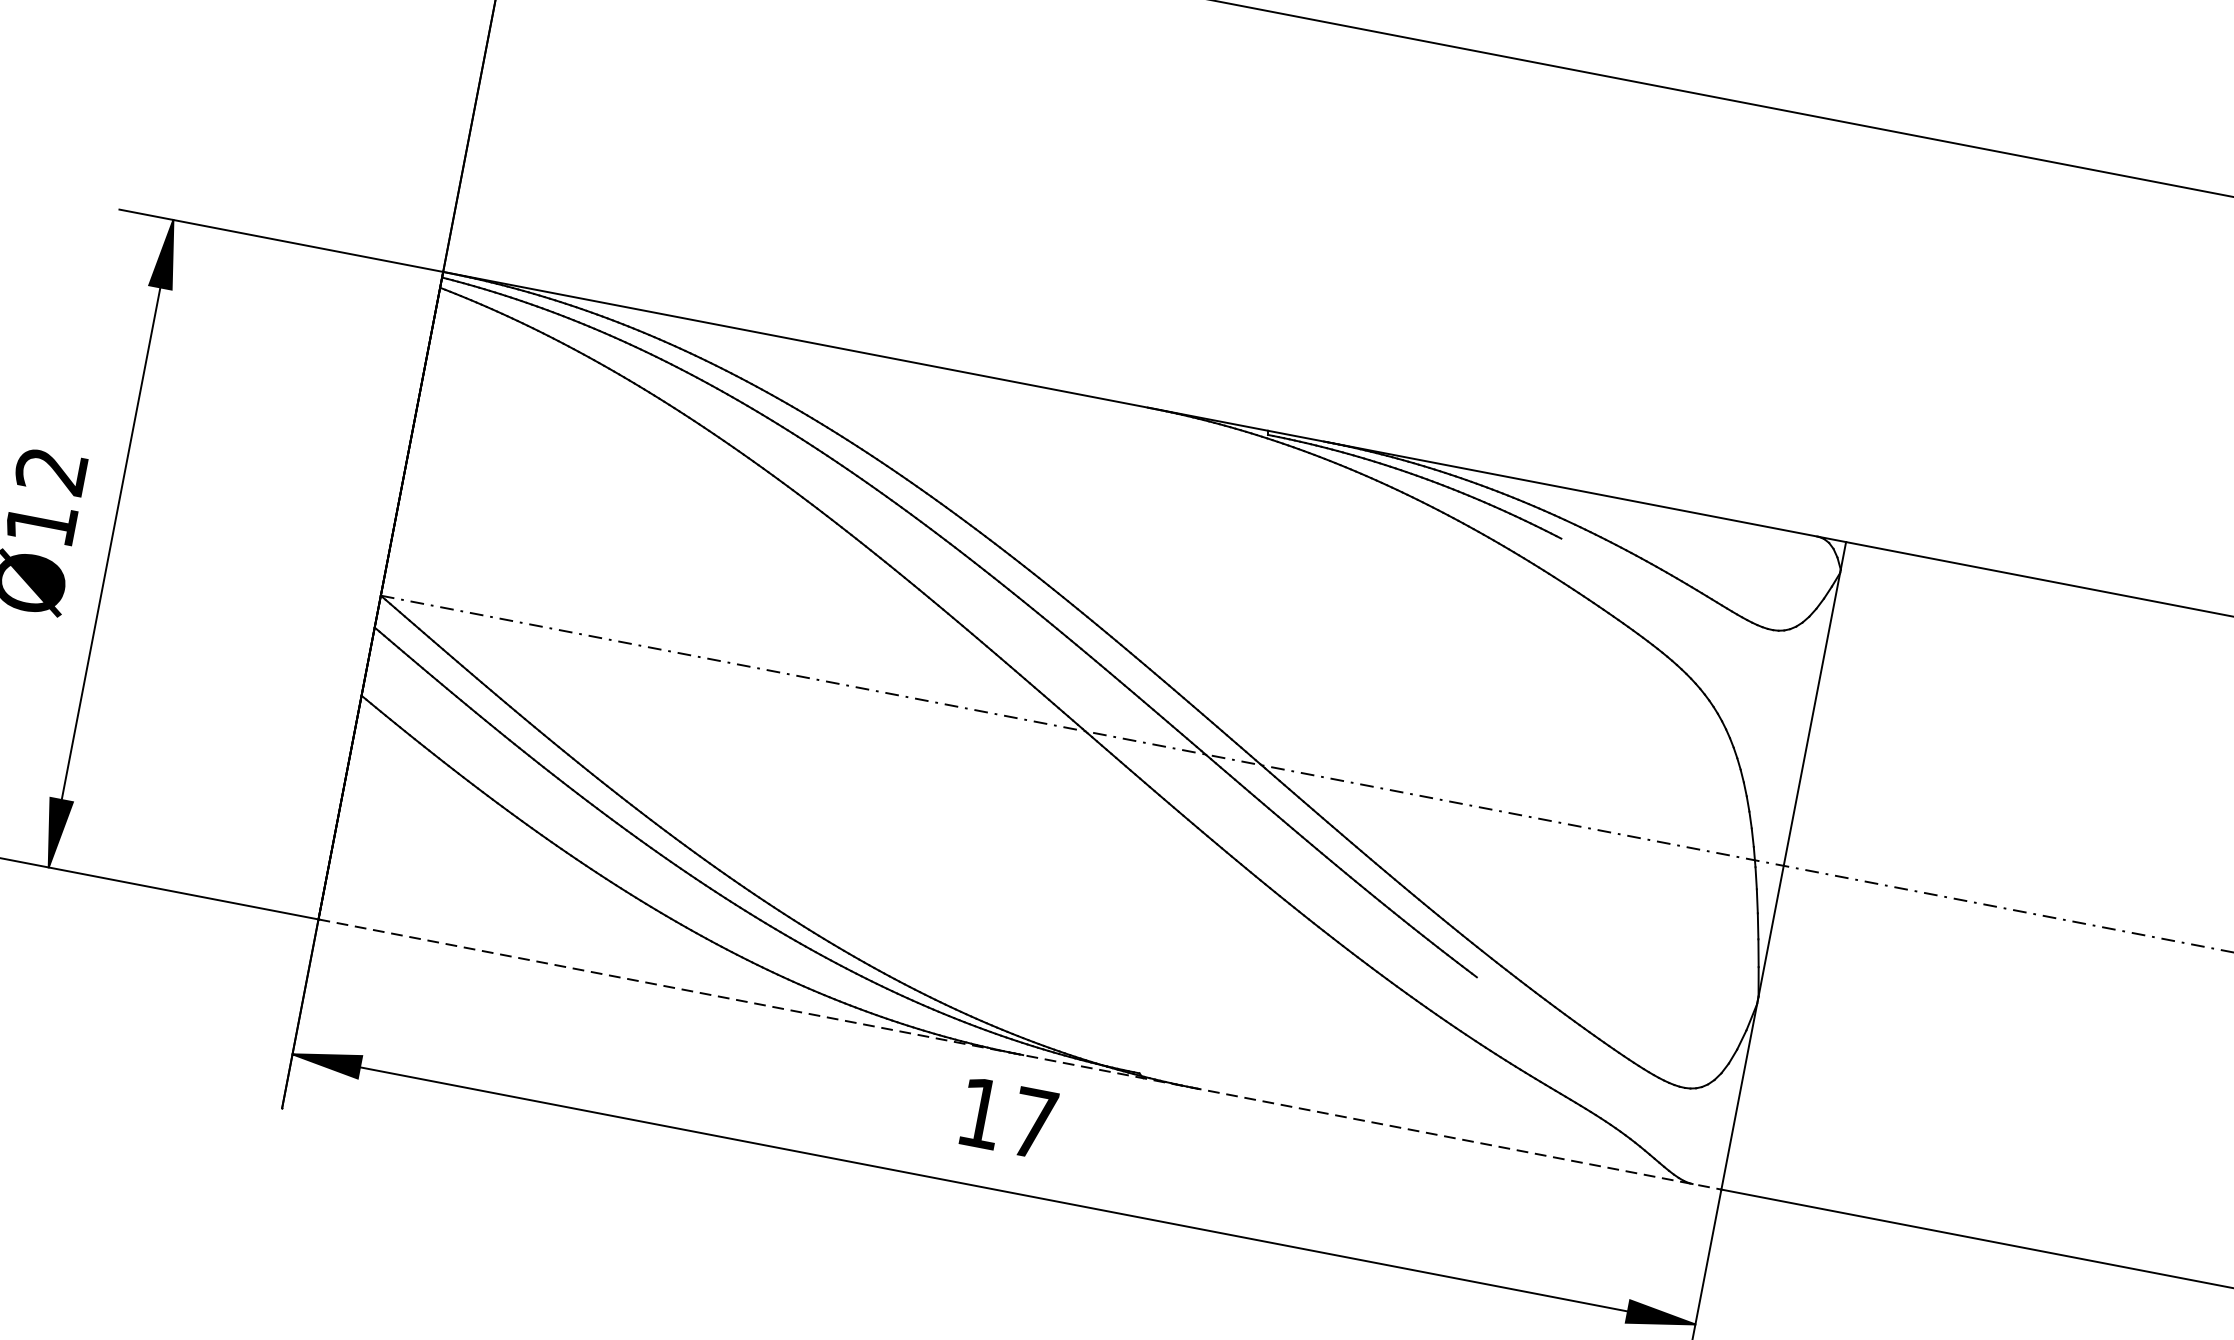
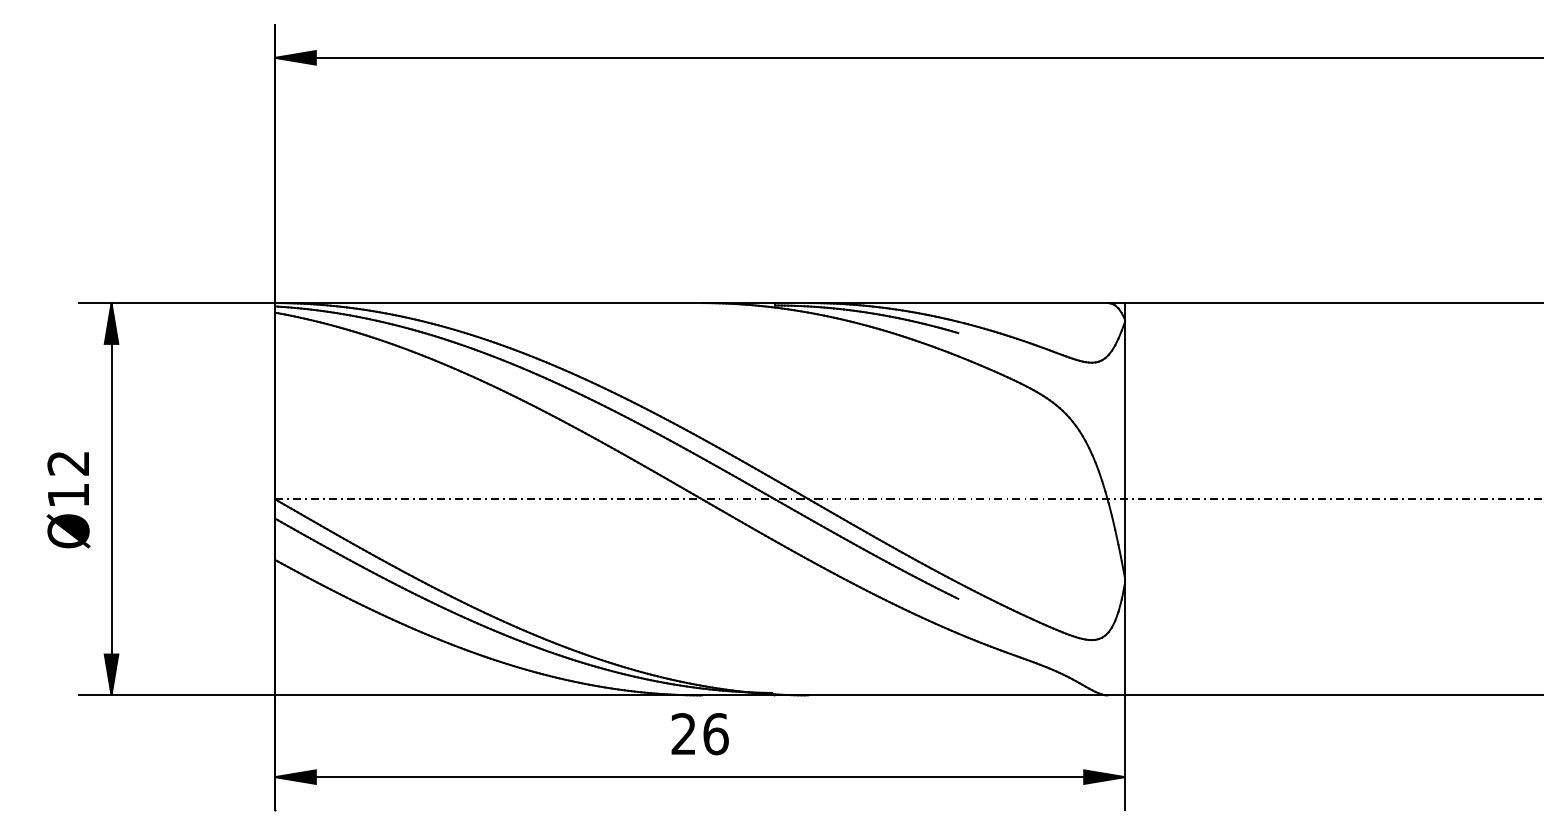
line: (1020, 1054) -> (700, 695), dashed -> solid
text: (1006, 1118) -> (699, 734), 17 -> 26

